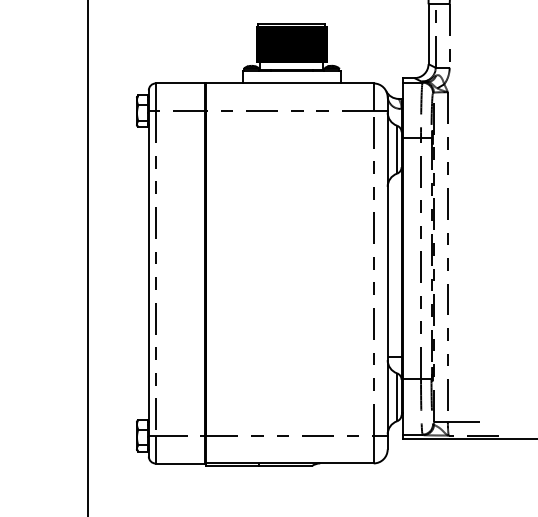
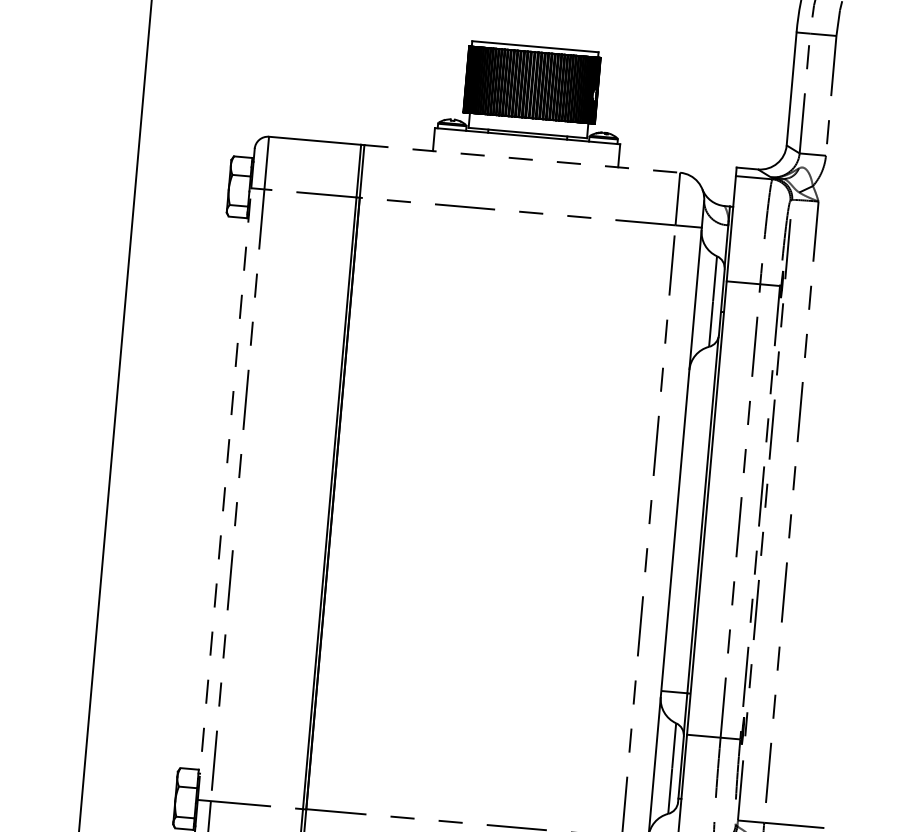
line: (290, 83) -> (523, 159), solid -> dashed
line: (148, 273) -> (223, 494), solid -> dashed

